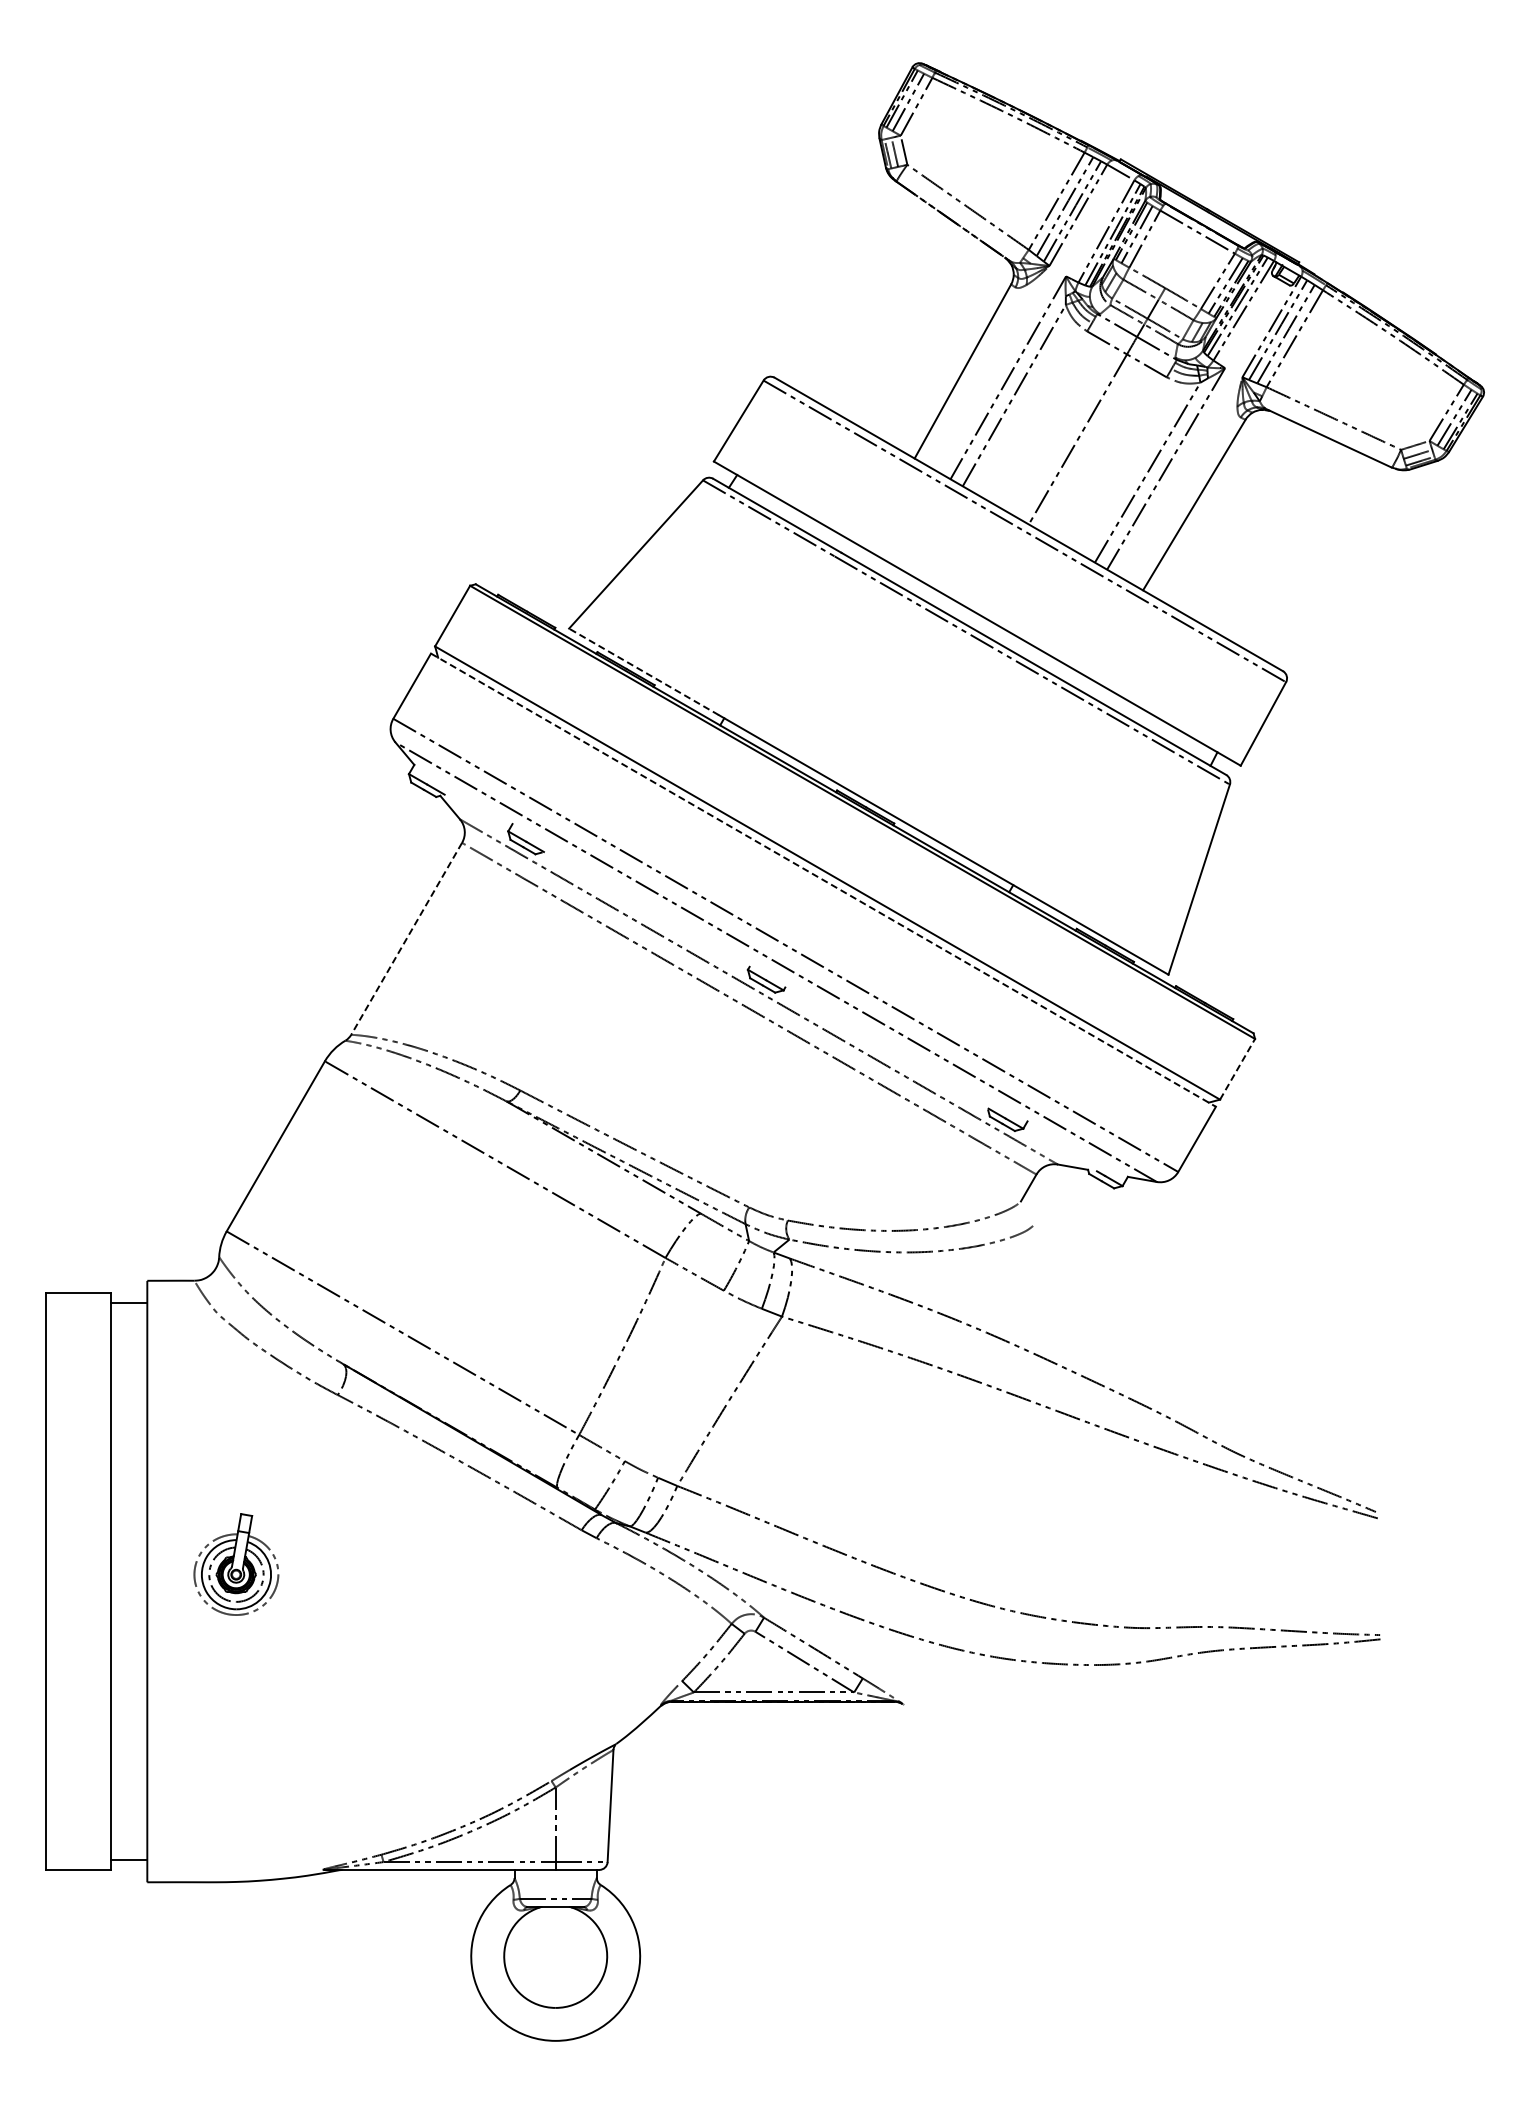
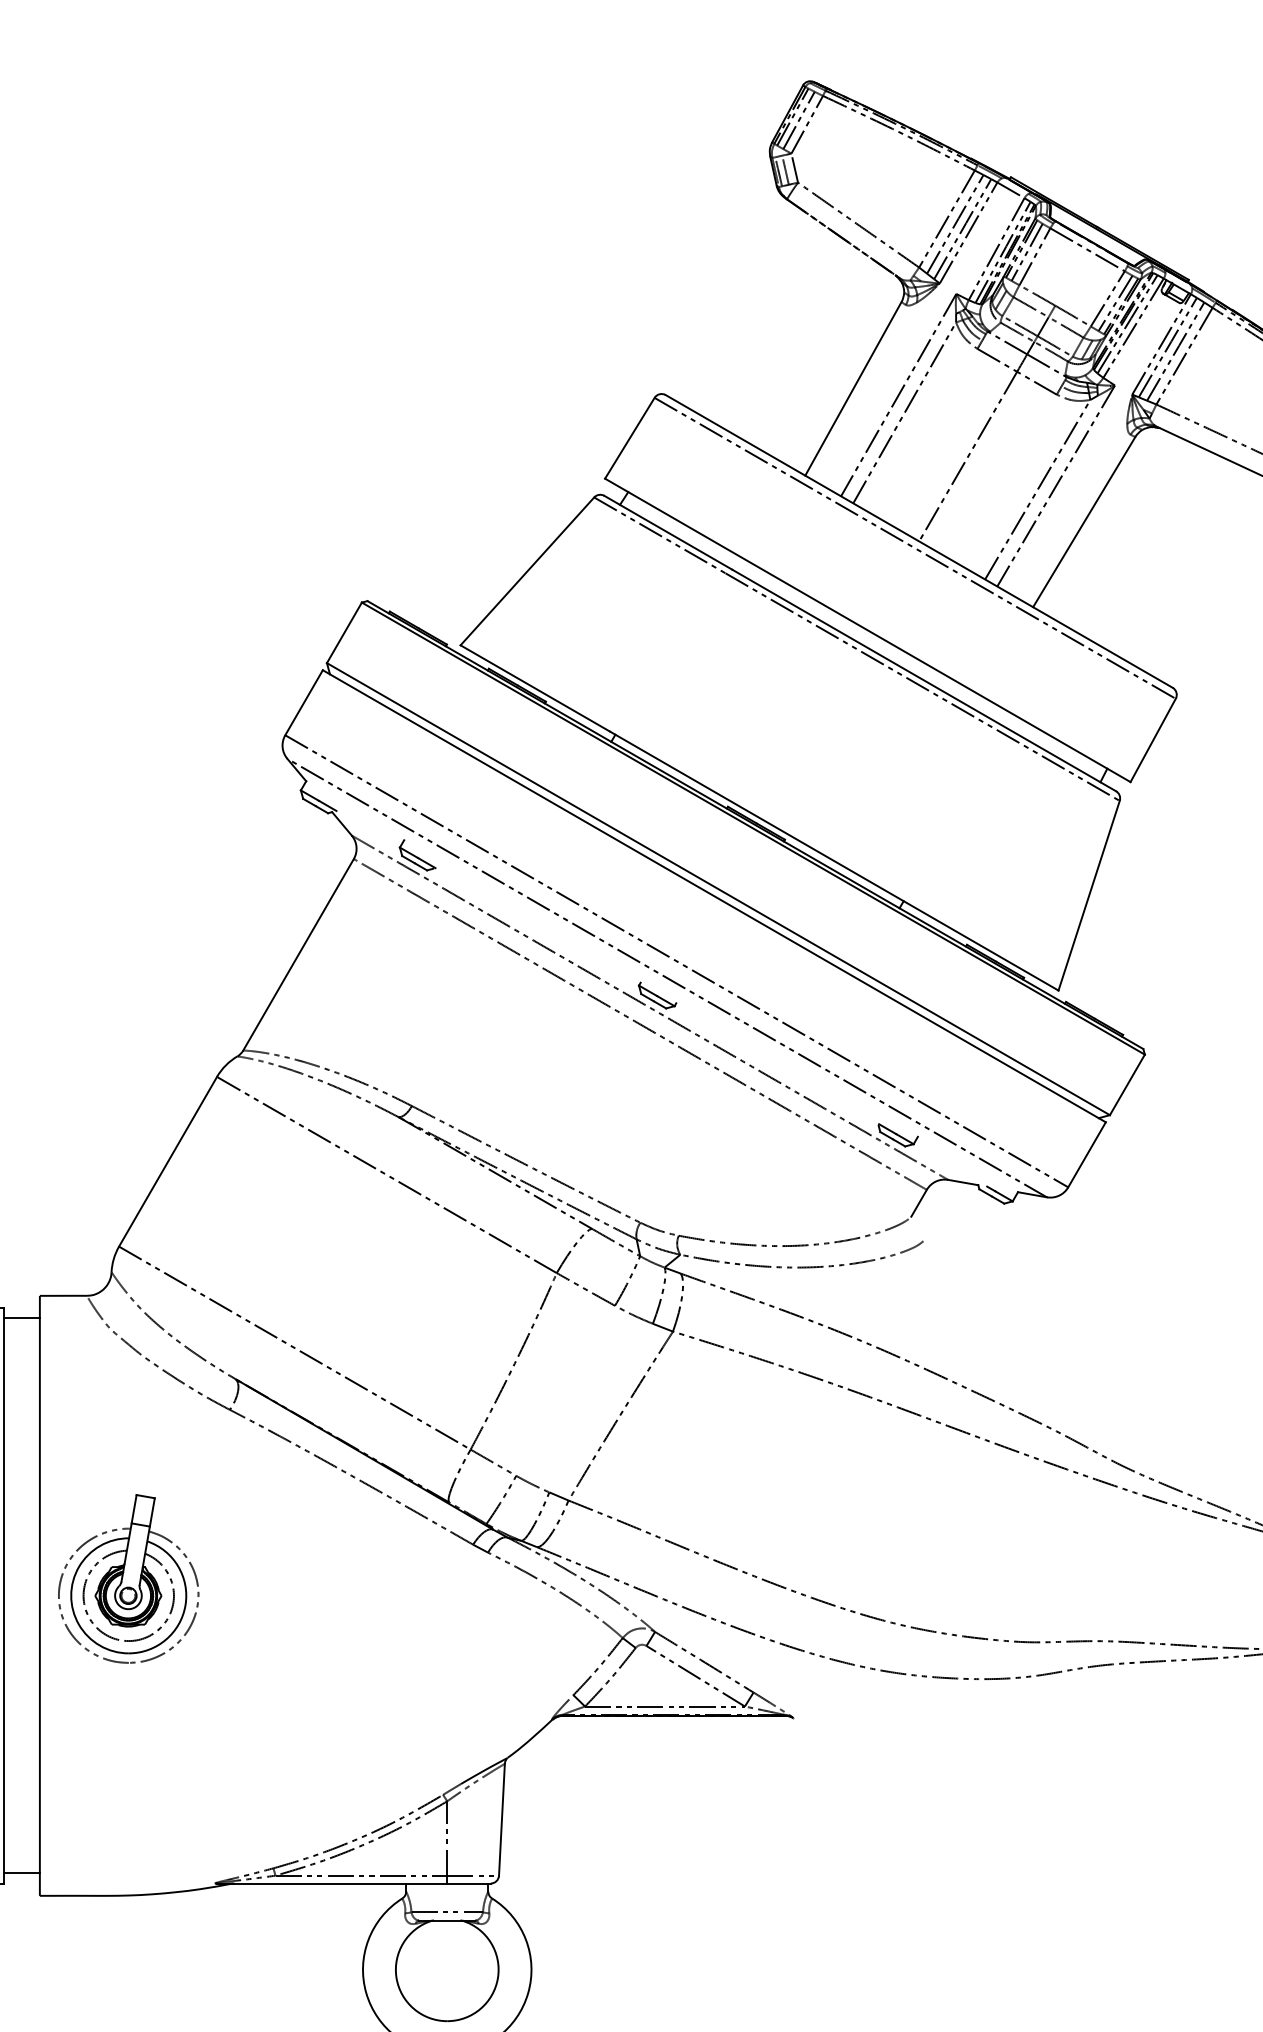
line: (644, 671) -> (535, 688), dashed -> solid
line: (823, 880) -> (714, 896), dashed -> solid
line: (406, 938) -> (298, 954), dashed -> solid
line: (1237, 1068) -> (1127, 1084), dashed -> solid
part: (236, 1564) -> (128, 1578), size x1.67

